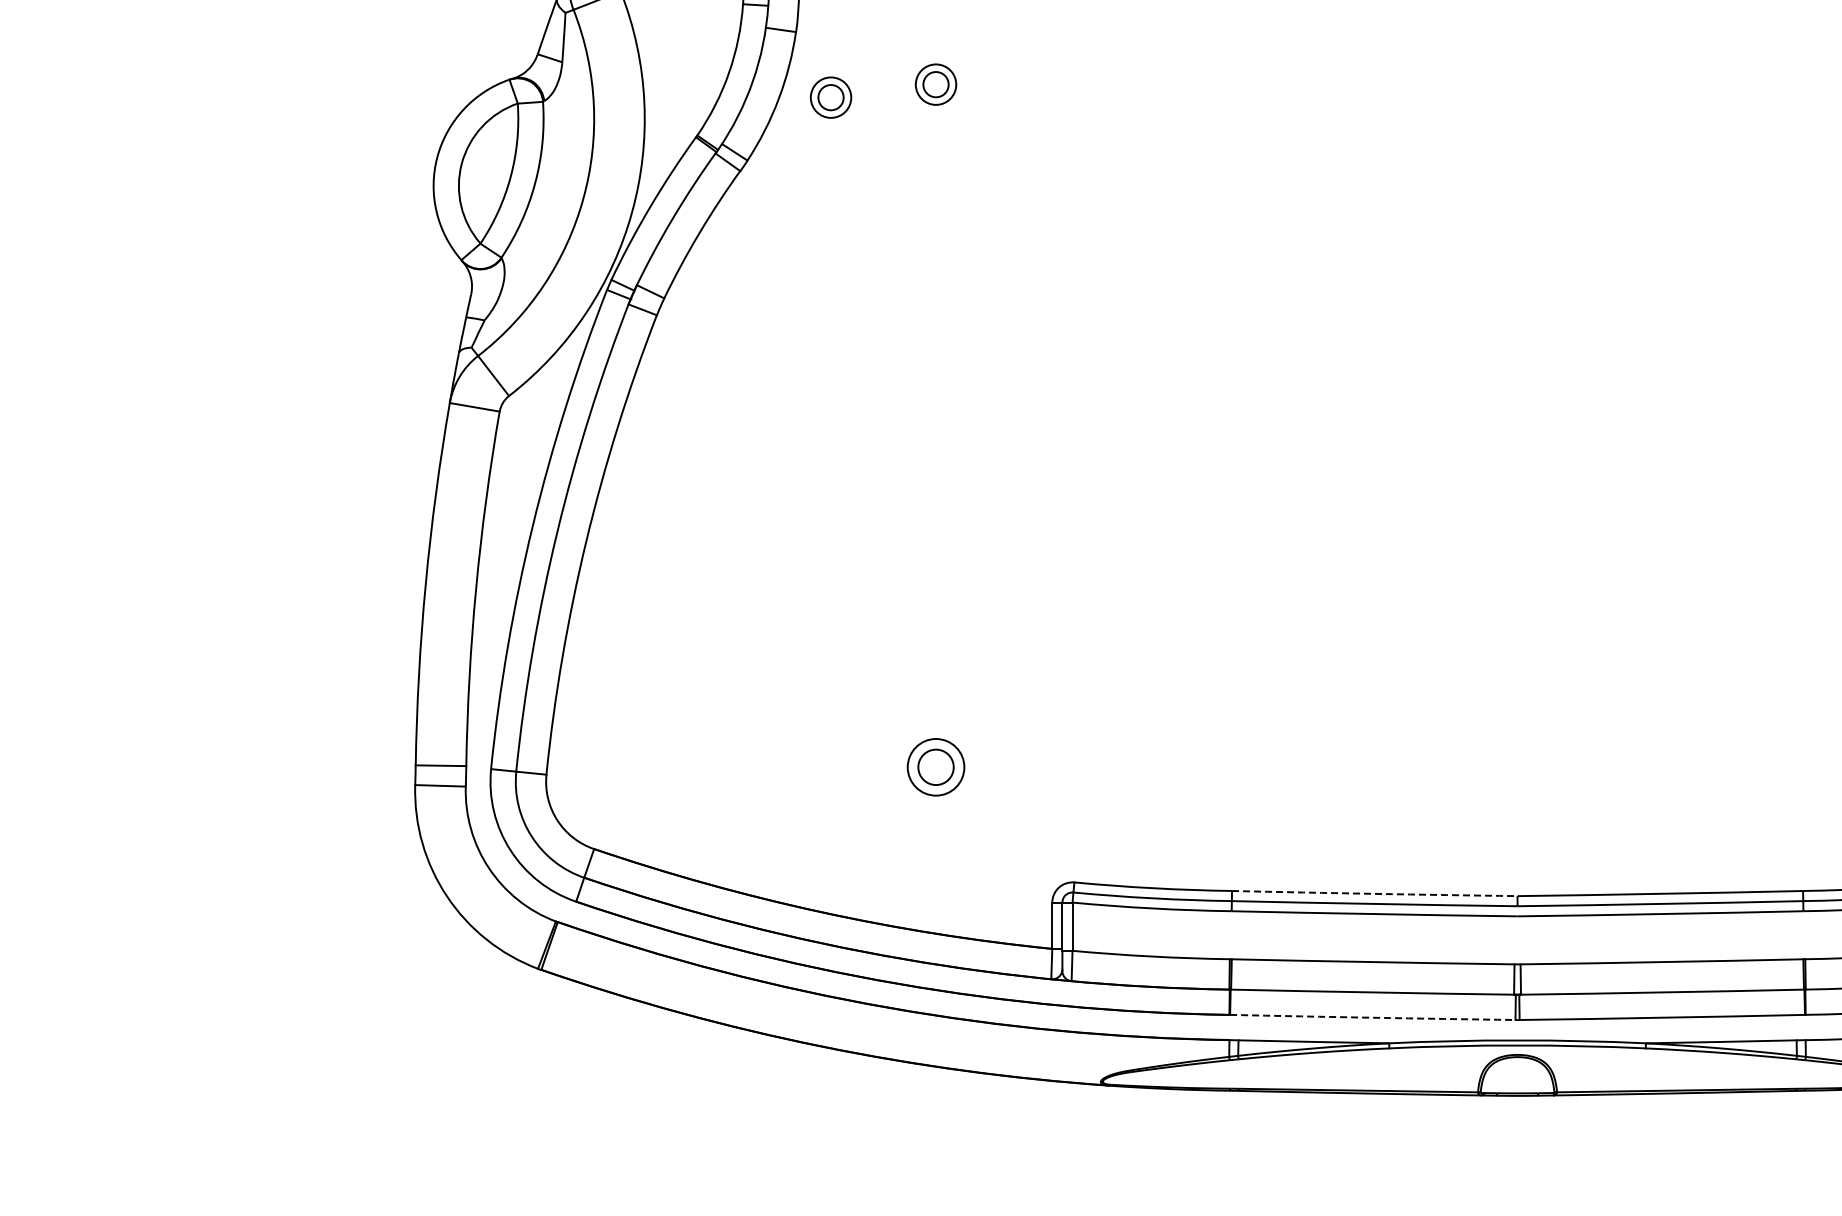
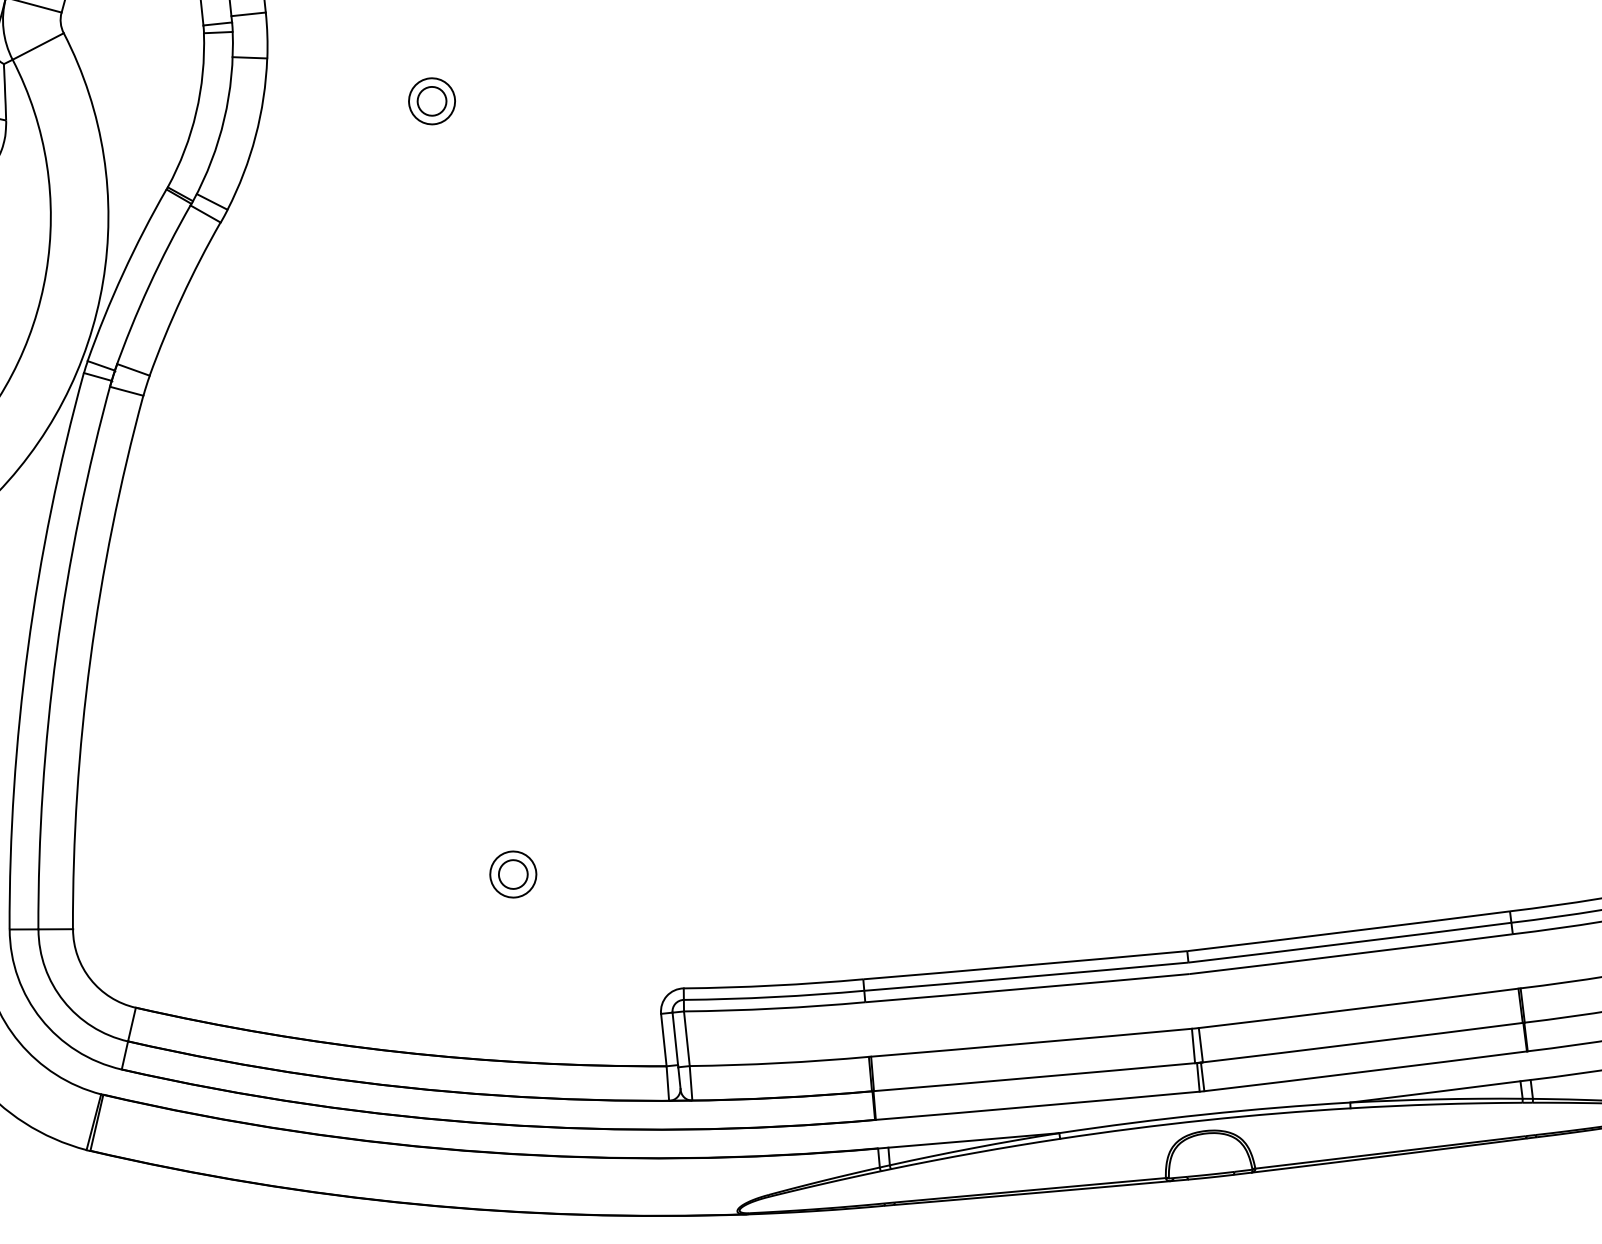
part: (830, 97) -> (314, 128), removed
part: (935, 767) -> (512, 874), size x0.71
arc: (1374, 893) -> (1024, 965), dashed -> solid
arc: (1372, 1017) -> (1037, 1105), dashed -> solid

